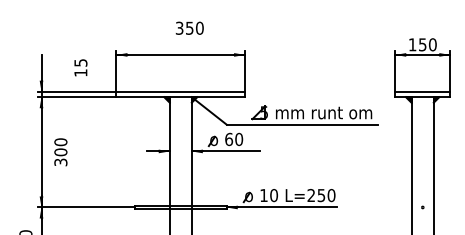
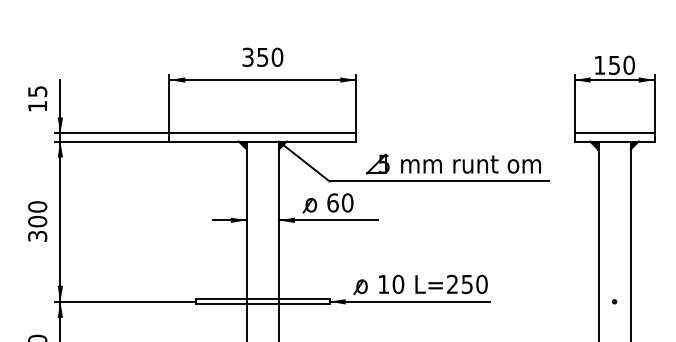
text: (189, 27) -> (262, 56), moved
text: (80, 67) -> (37, 98), moved
text: (60, 152) -> (37, 221), moved

